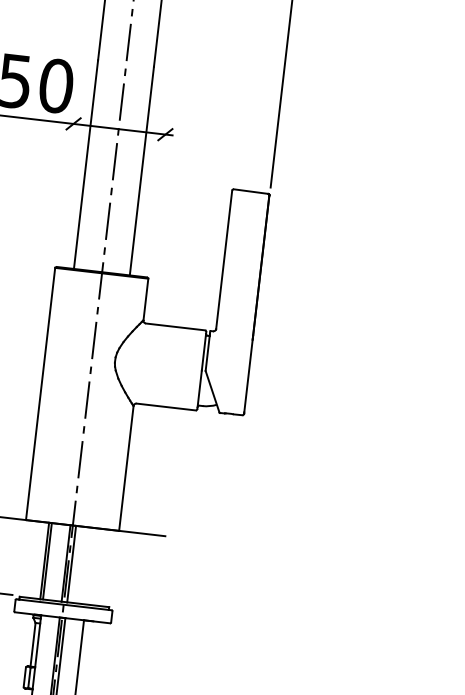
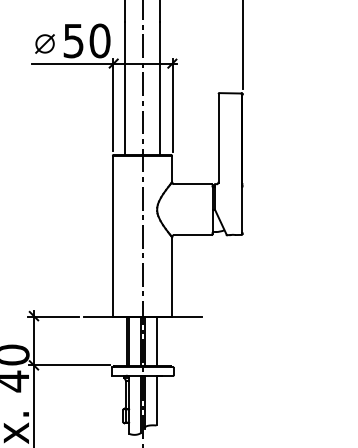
line: (64, 187) -> (112, 104), added
line: (159, 198) -> (173, 104), added
line: (90, 565) -> (156, 340), added

